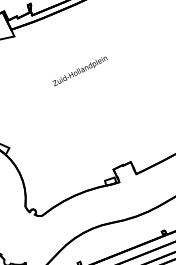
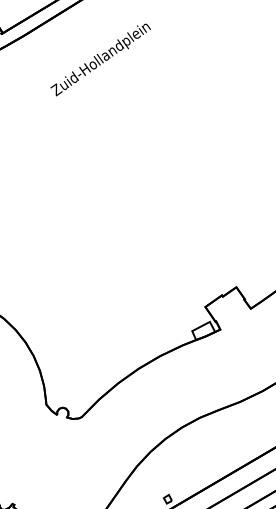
text: (79, 71) -> (99, 60), moved

